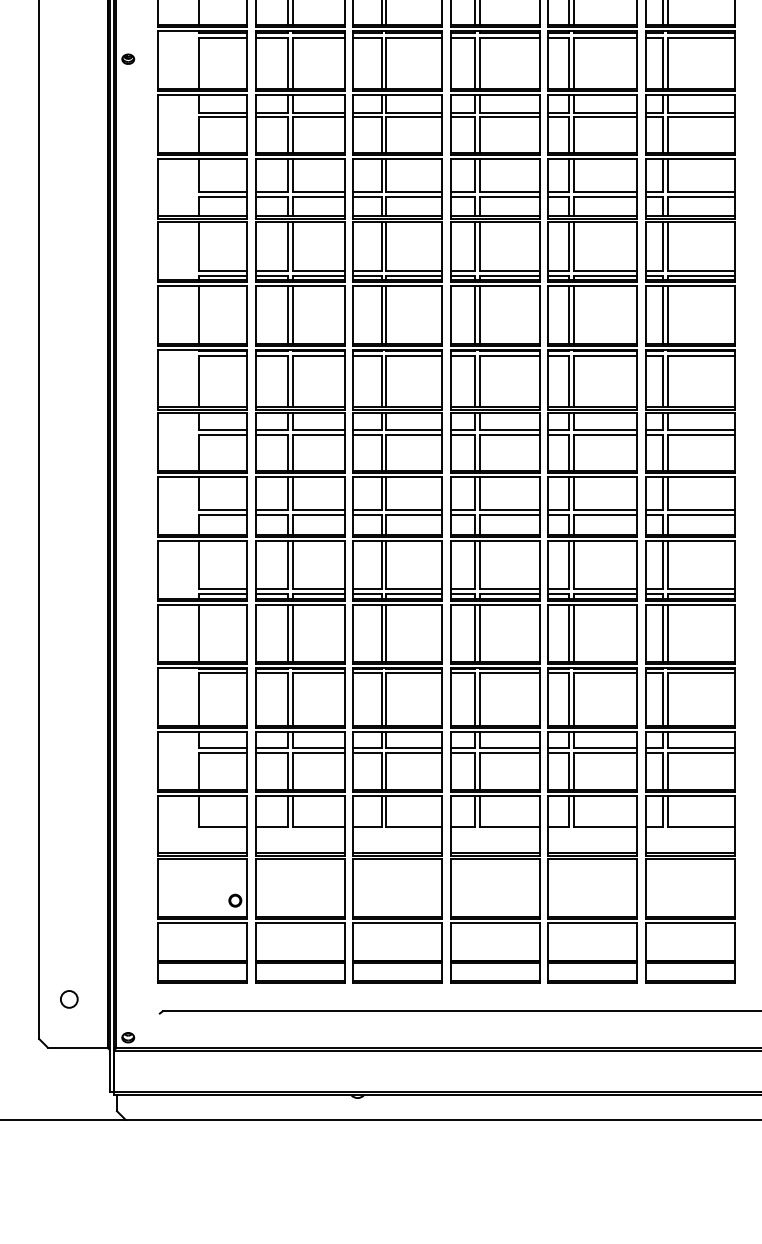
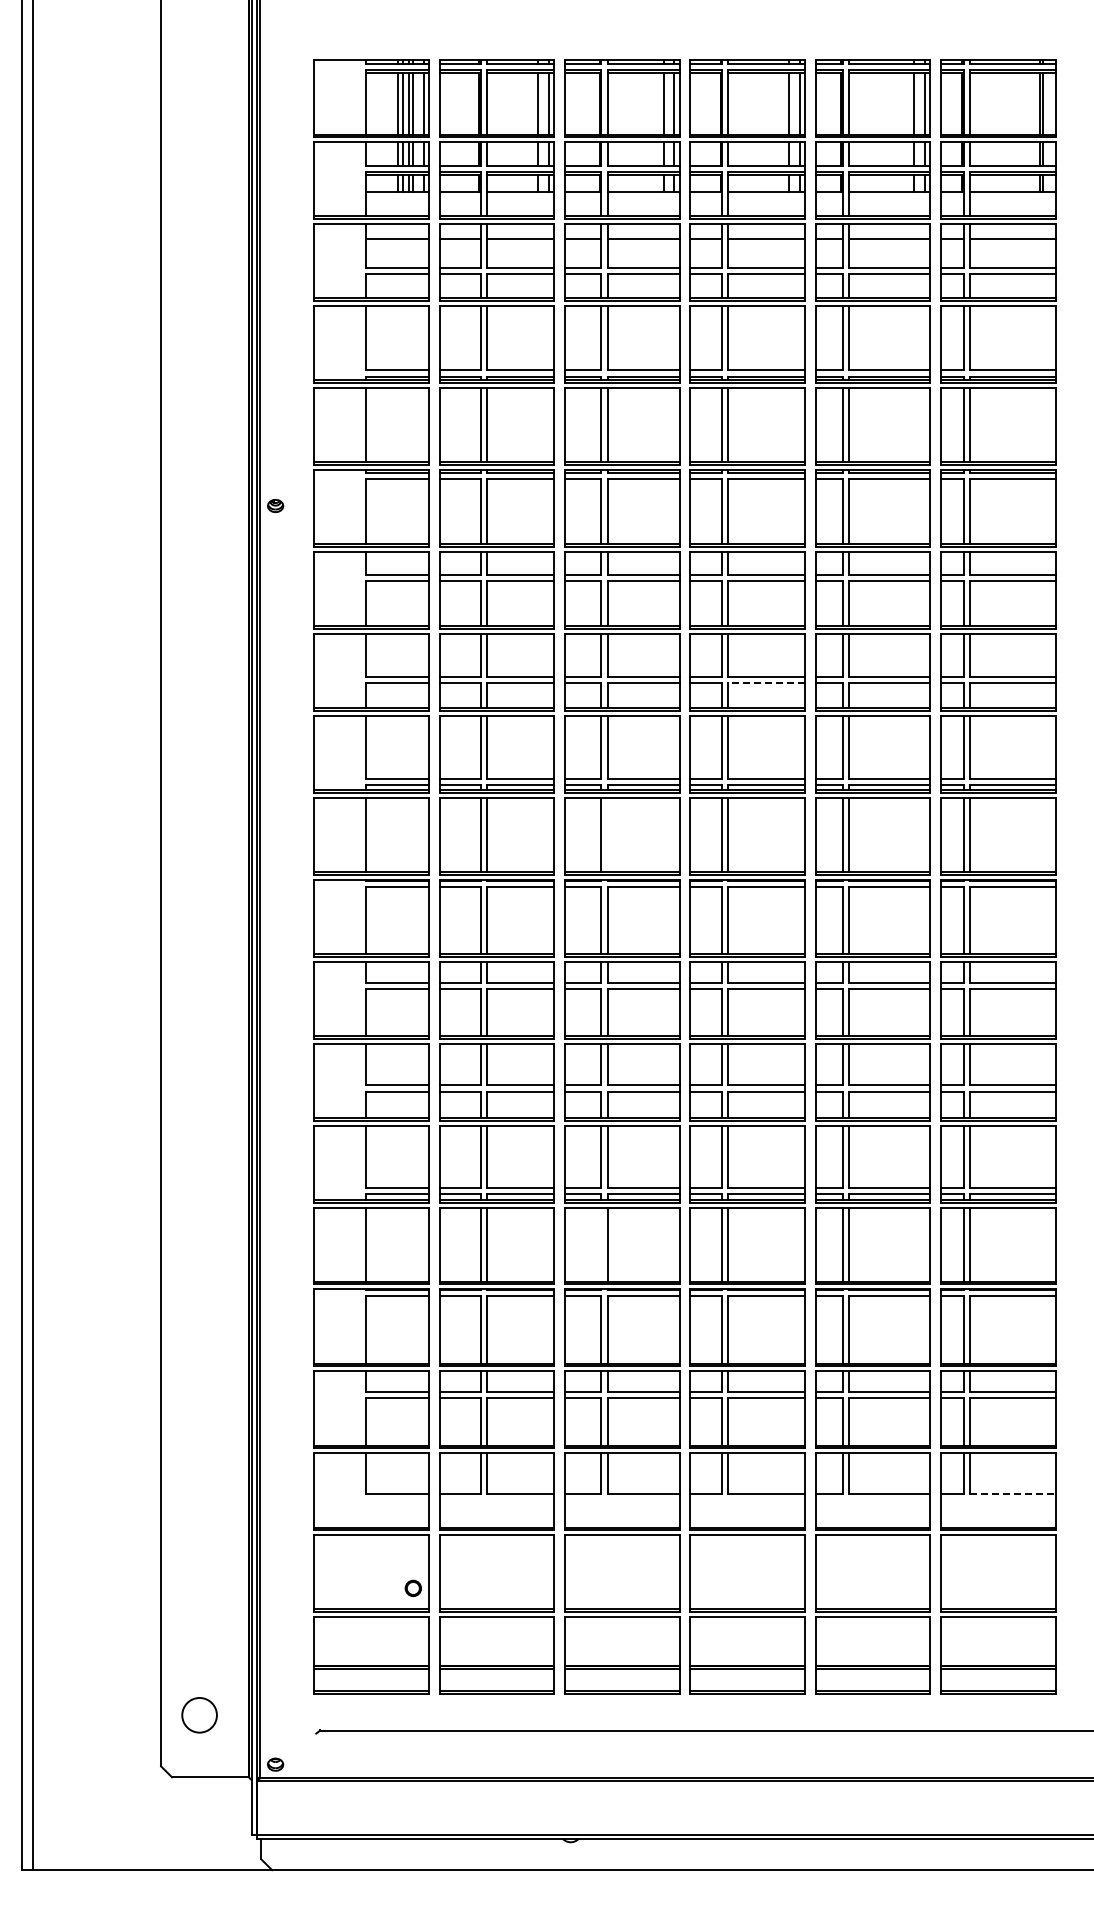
line: (509, 197) -> (766, 683), solid -> dashed
line: (386, 314) -> (607, 834), removed
line: (381, 633) -> (601, 1244), removed
line: (701, 827) -> (1012, 1494), solid -> dashed
circle: (69, 999) -> (199, 1715), size x1.6

